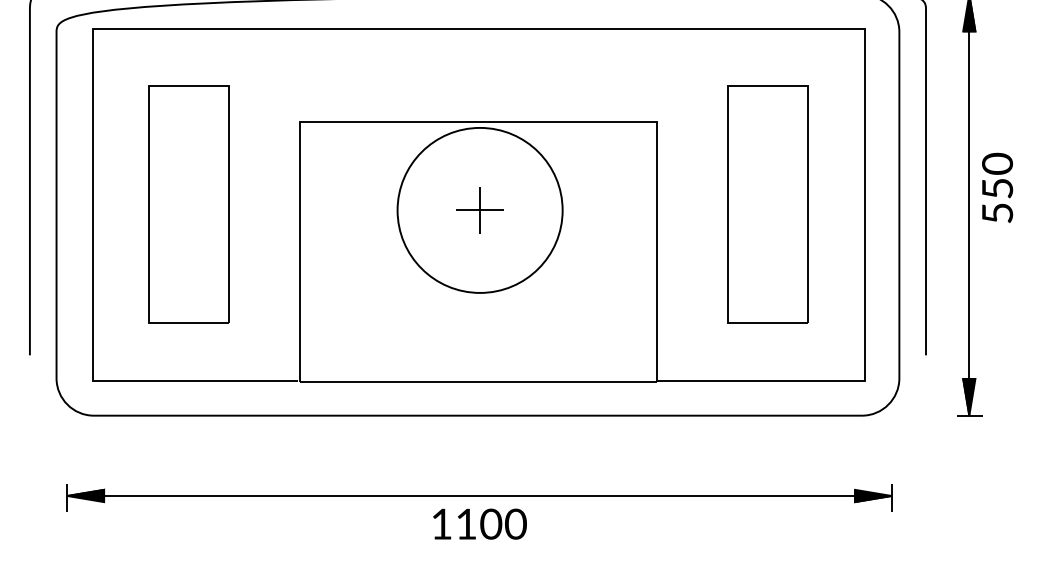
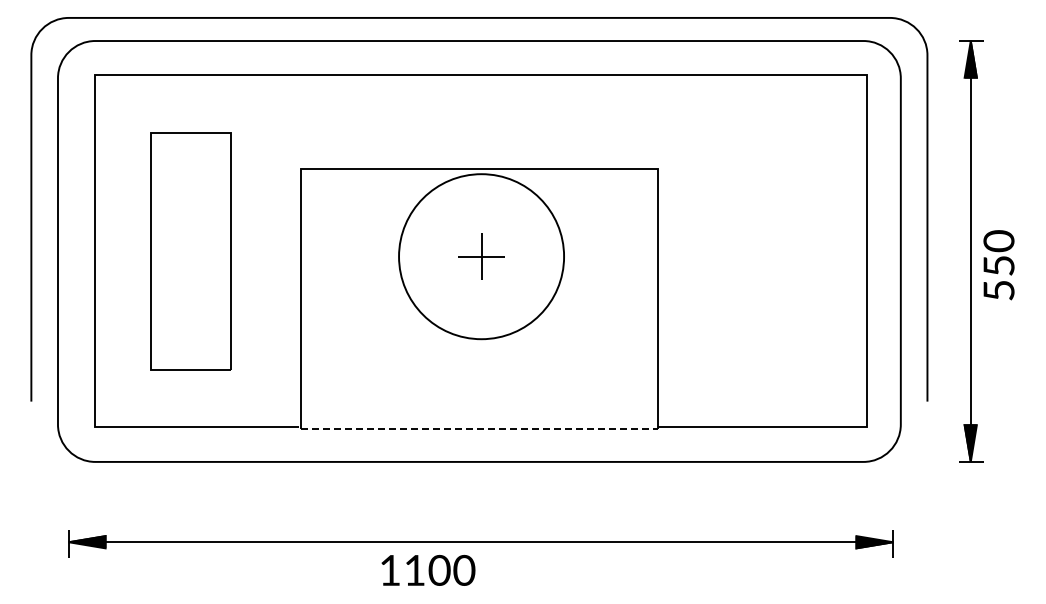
text: (997, 188) -> (998, 265), moved
part: (768, 205) -> (769, 251), removed
line: (479, 382) -> (480, 428), solid -> dashed
text: (480, 523) -> (428, 569), moved

